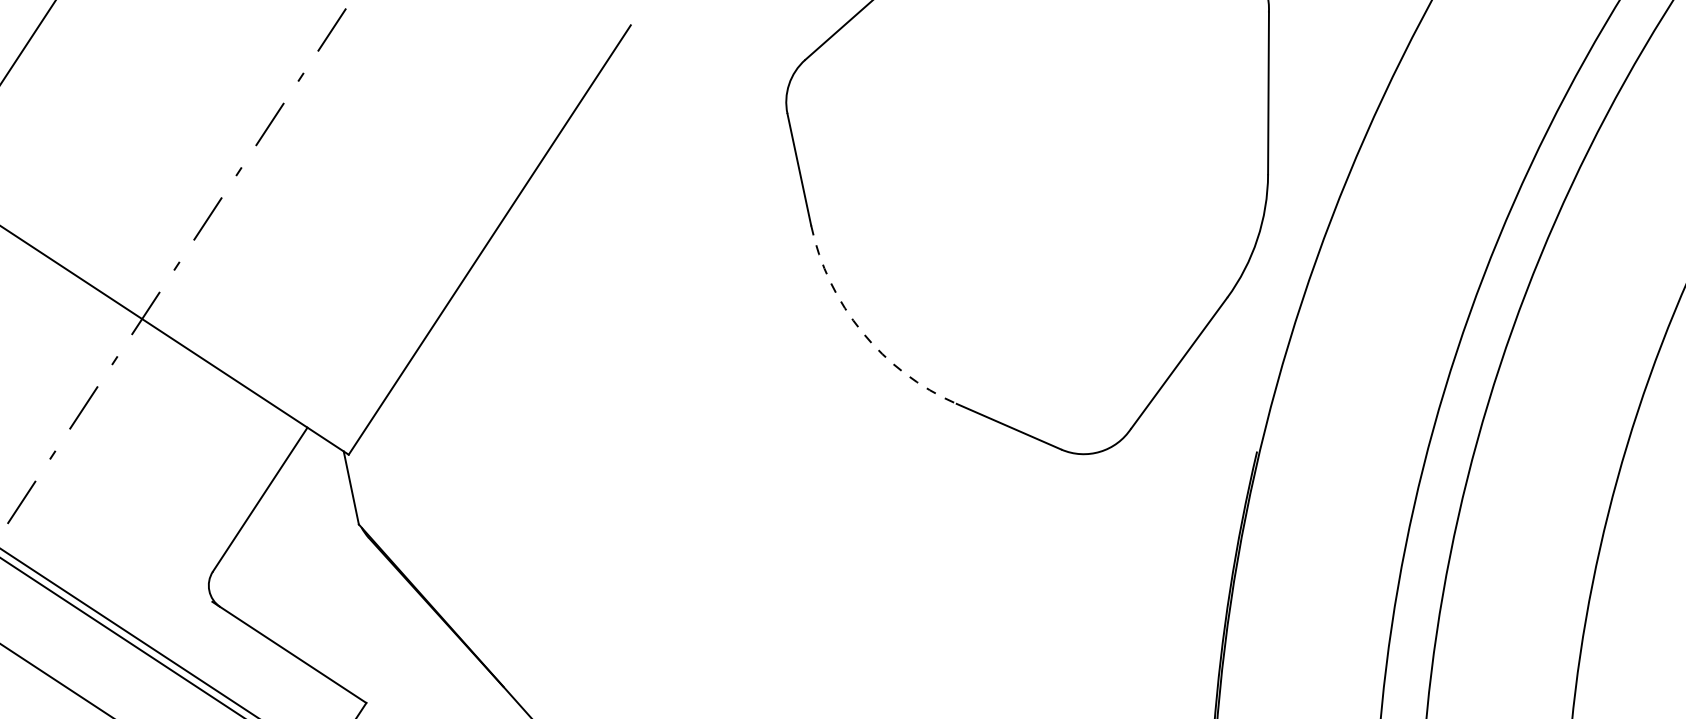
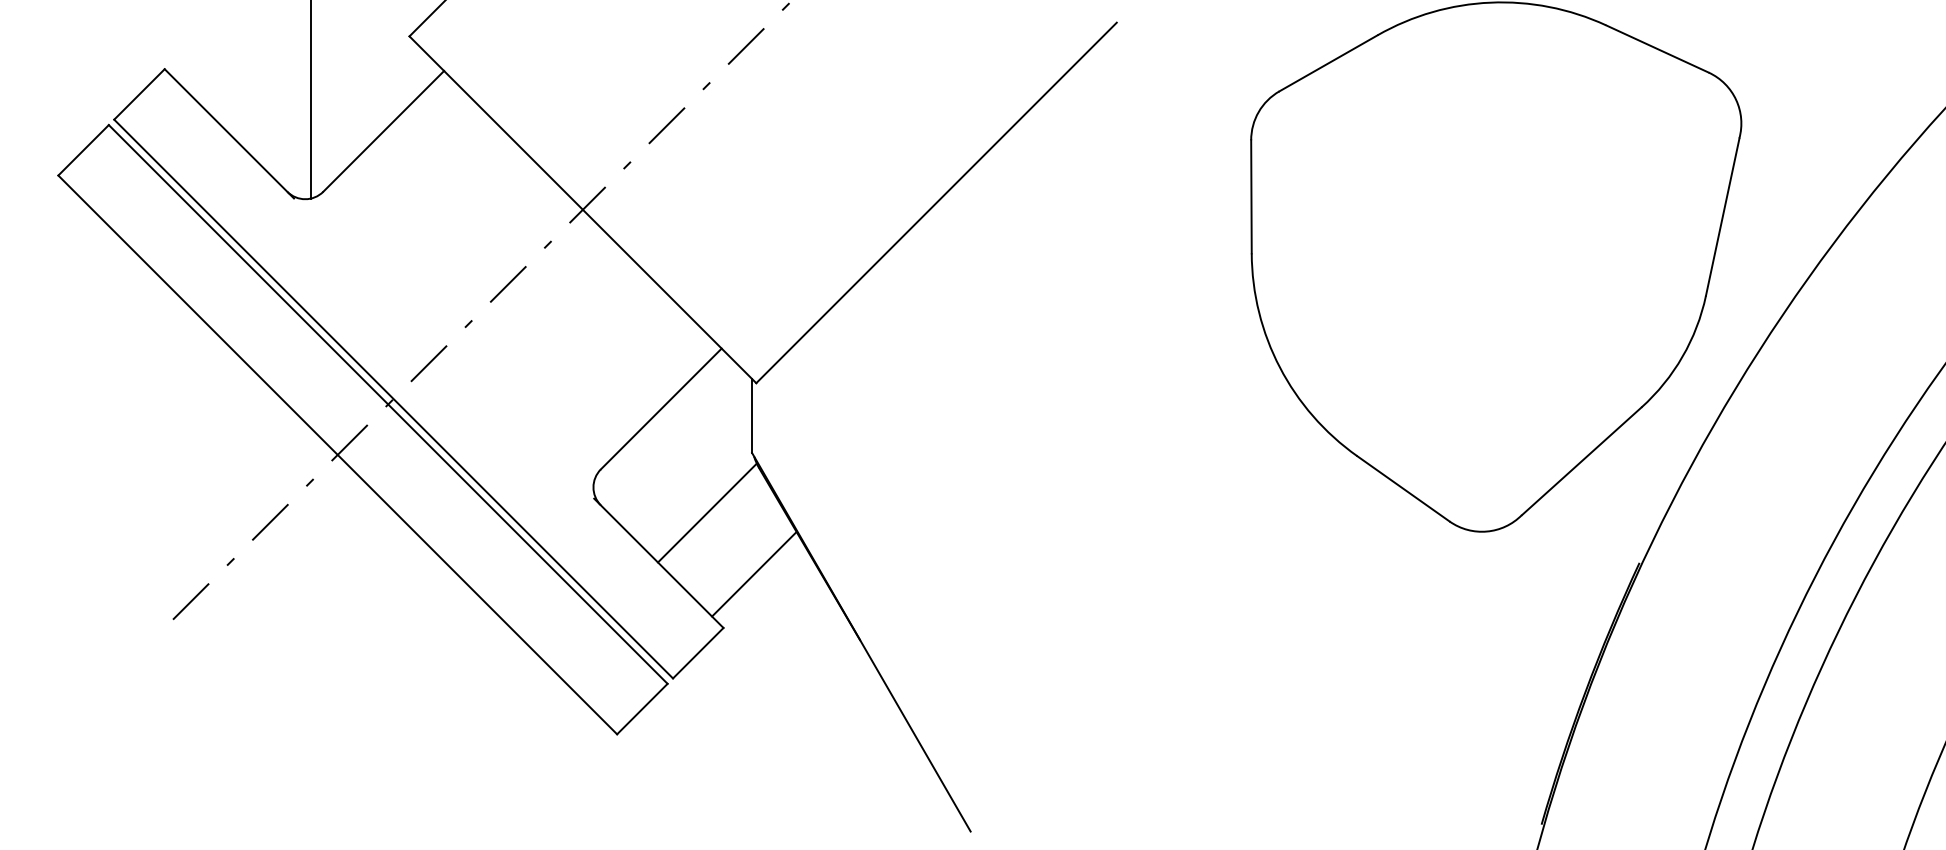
arc: (861, 332) -> (1279, 367), dashed -> solid
line: (326, 592) -> (706, 512), added
line: (385, 642) -> (754, 573), added

